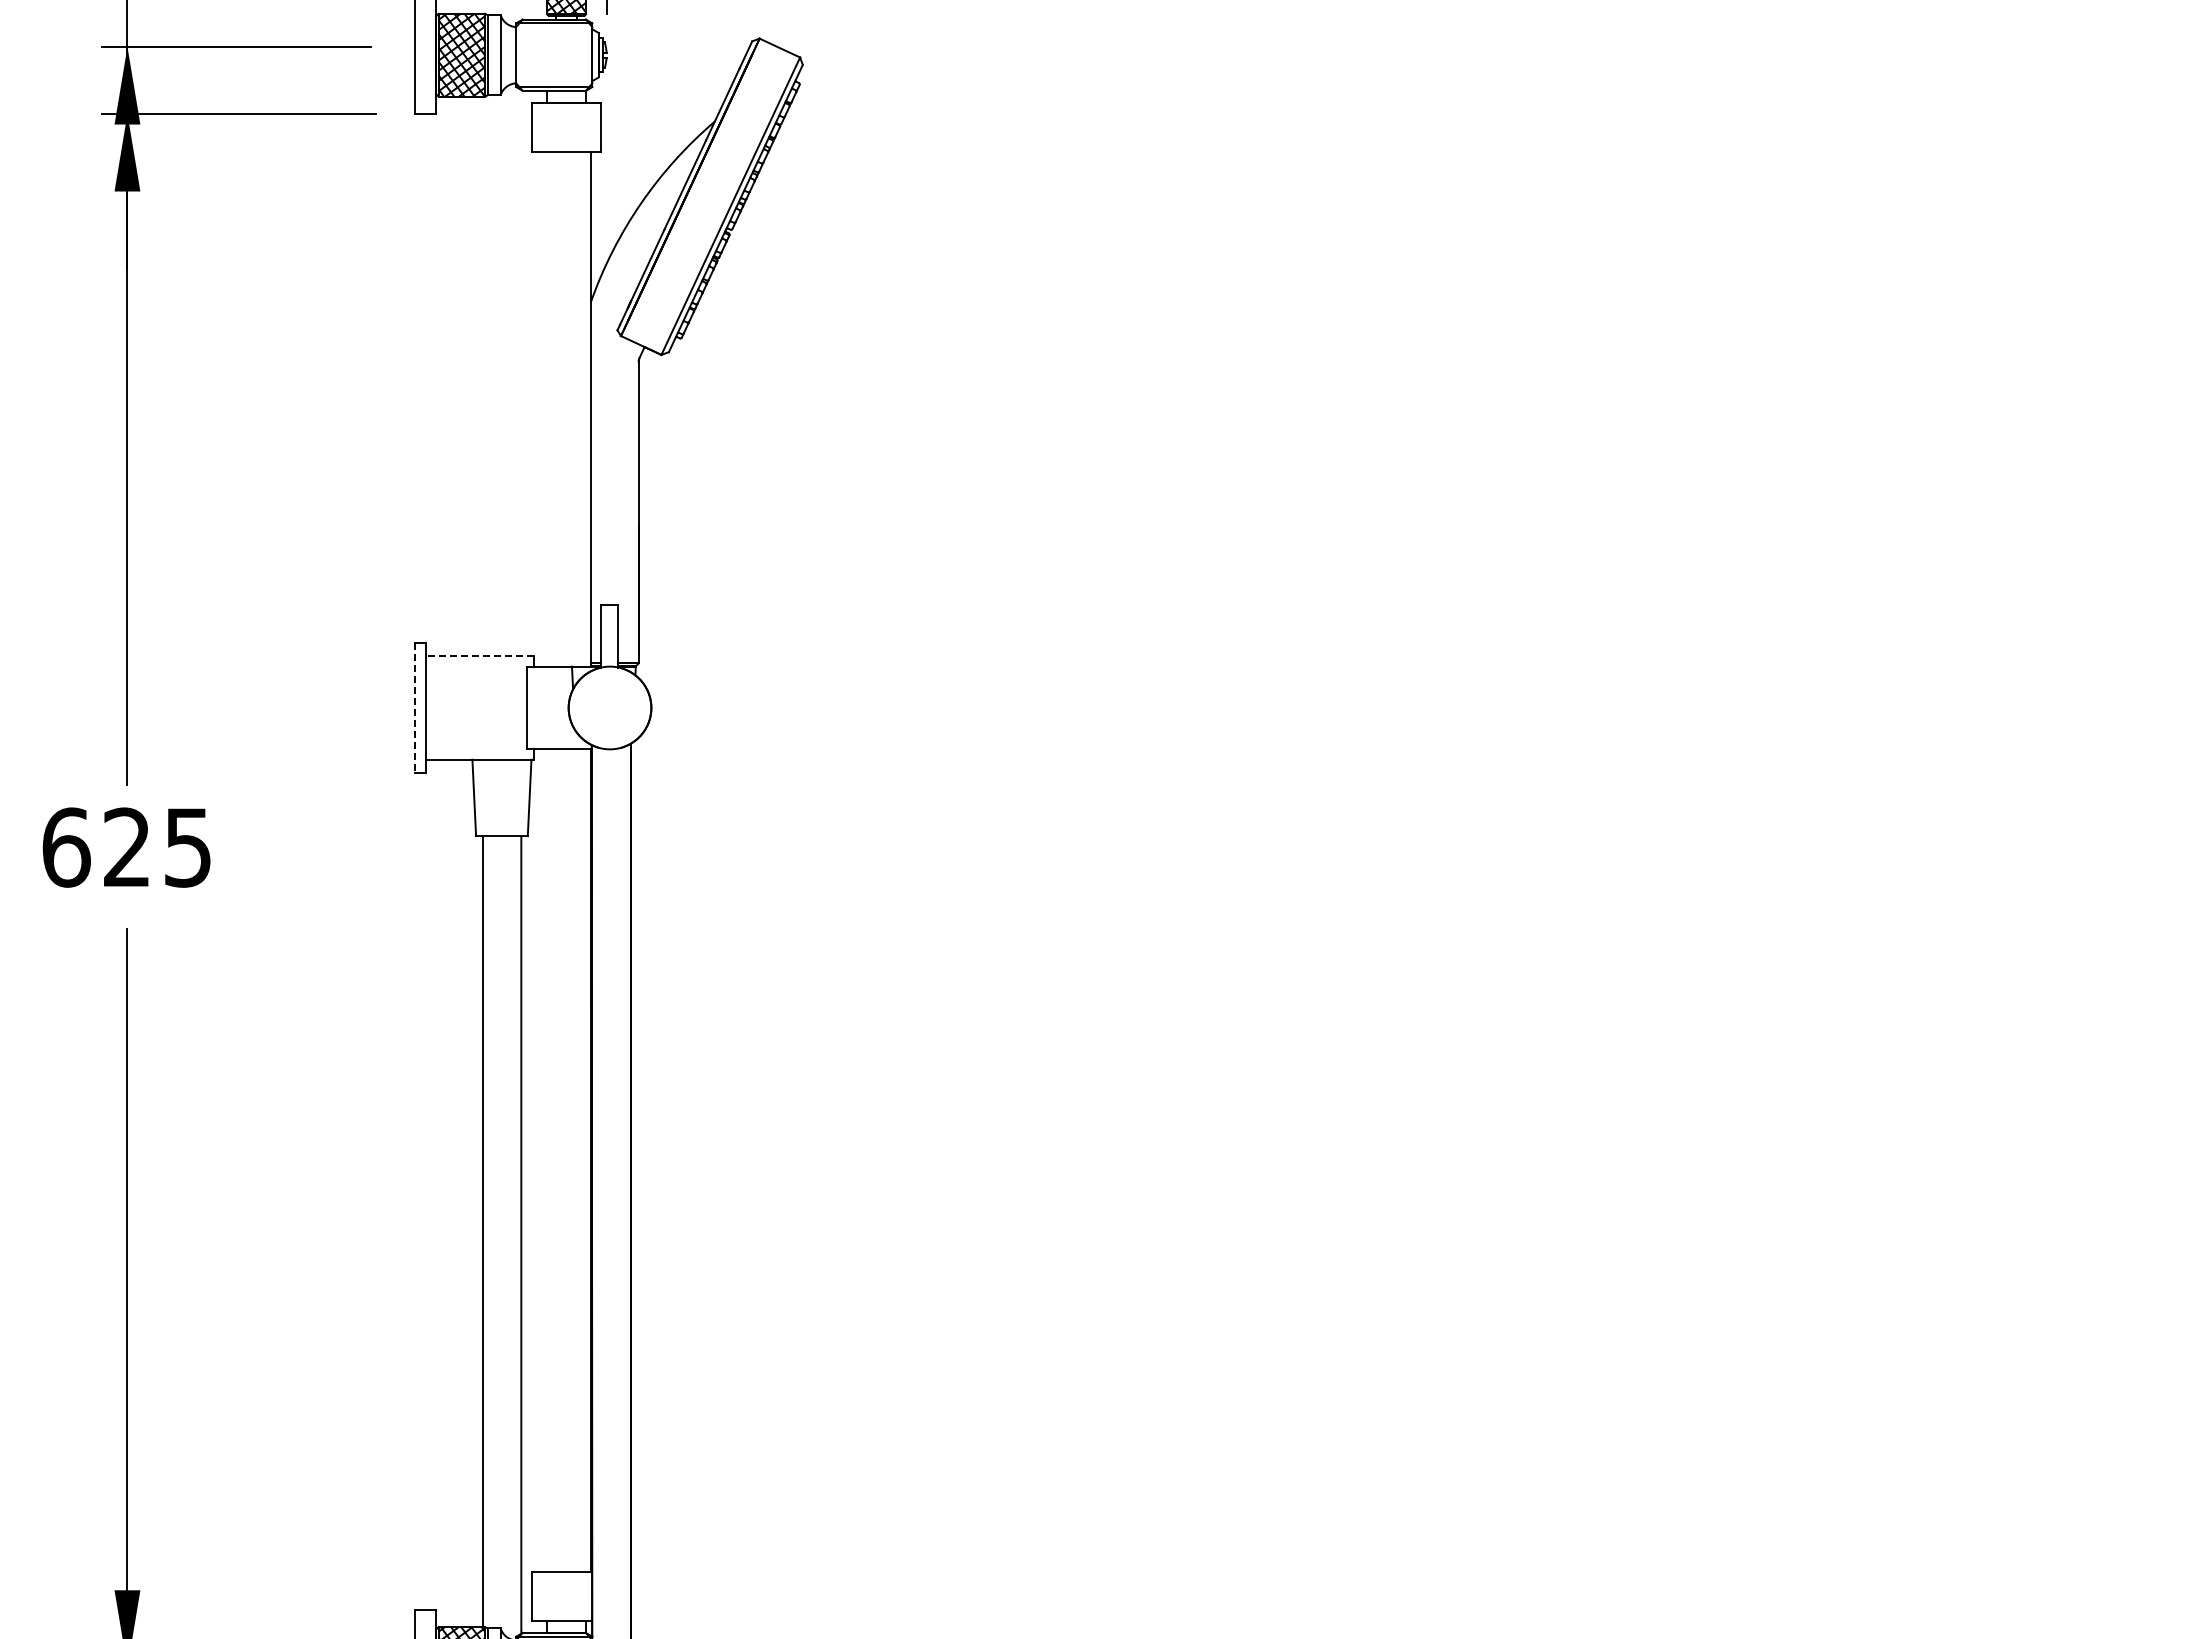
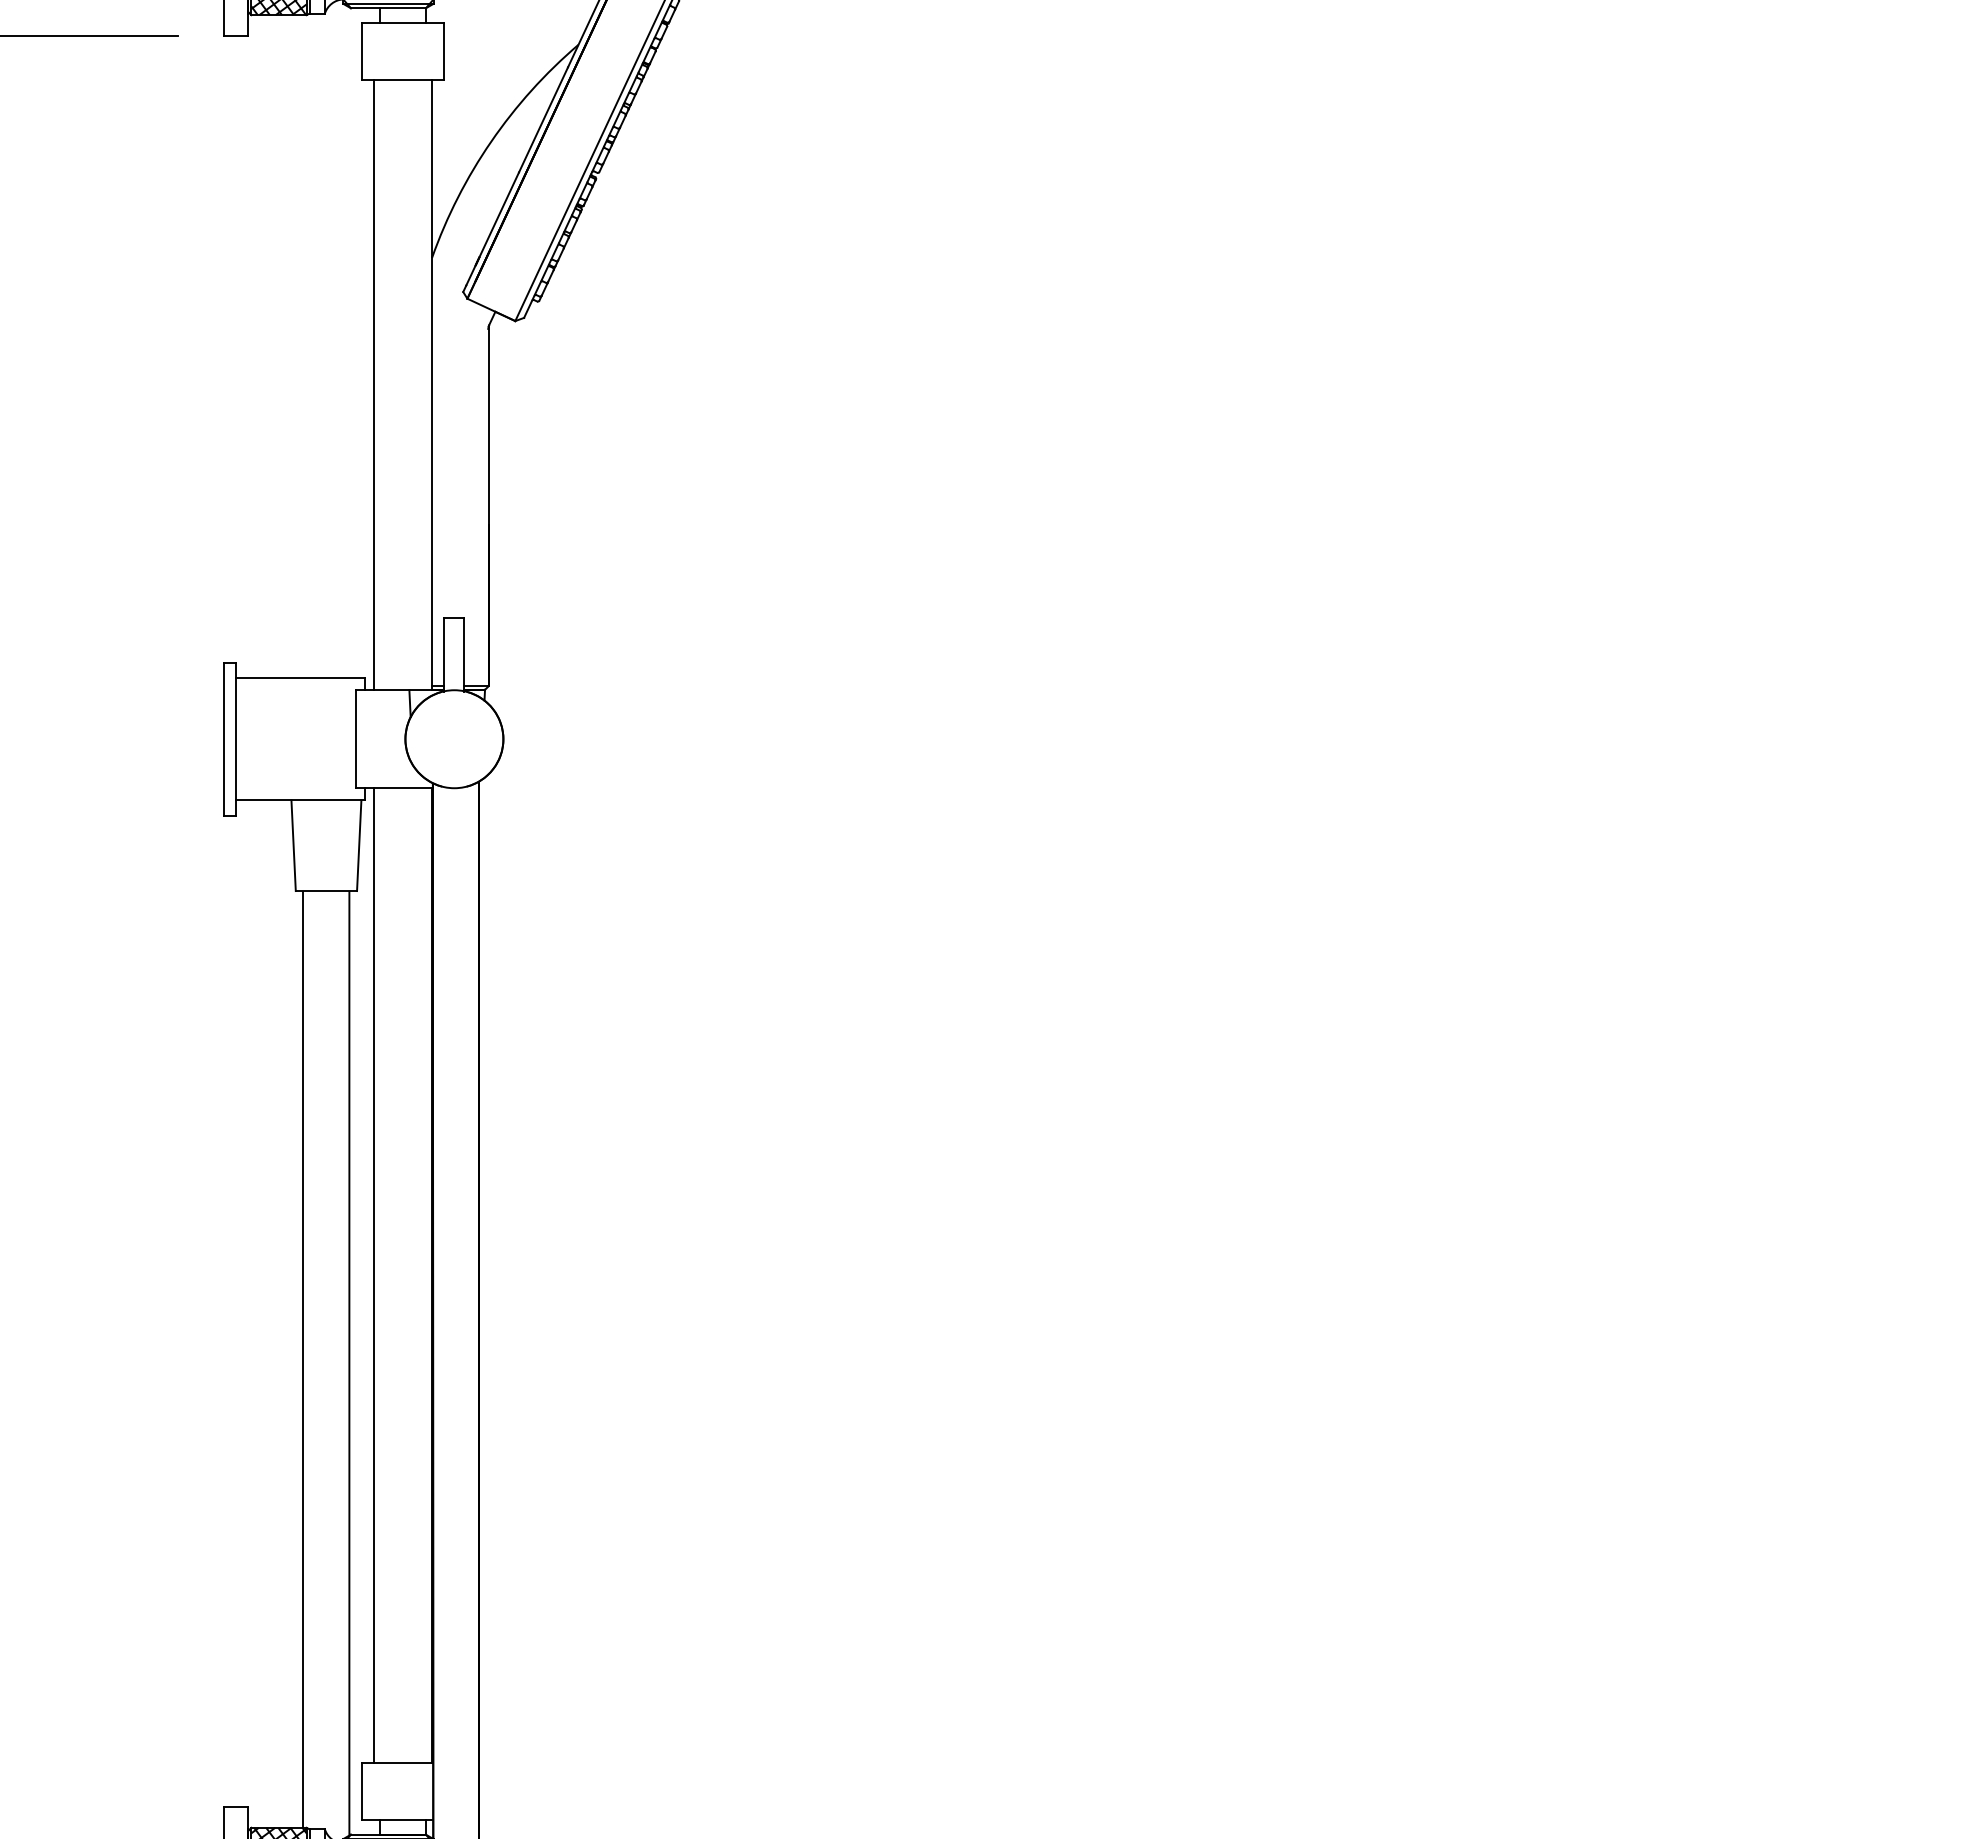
line: (542, 408) -> (374, 384), added
line: (479, 656) -> (299, 678), dashed -> solid
line: (415, 707) -> (224, 738), dashed -> solid
line: (542, 1160) -> (374, 1275), added

